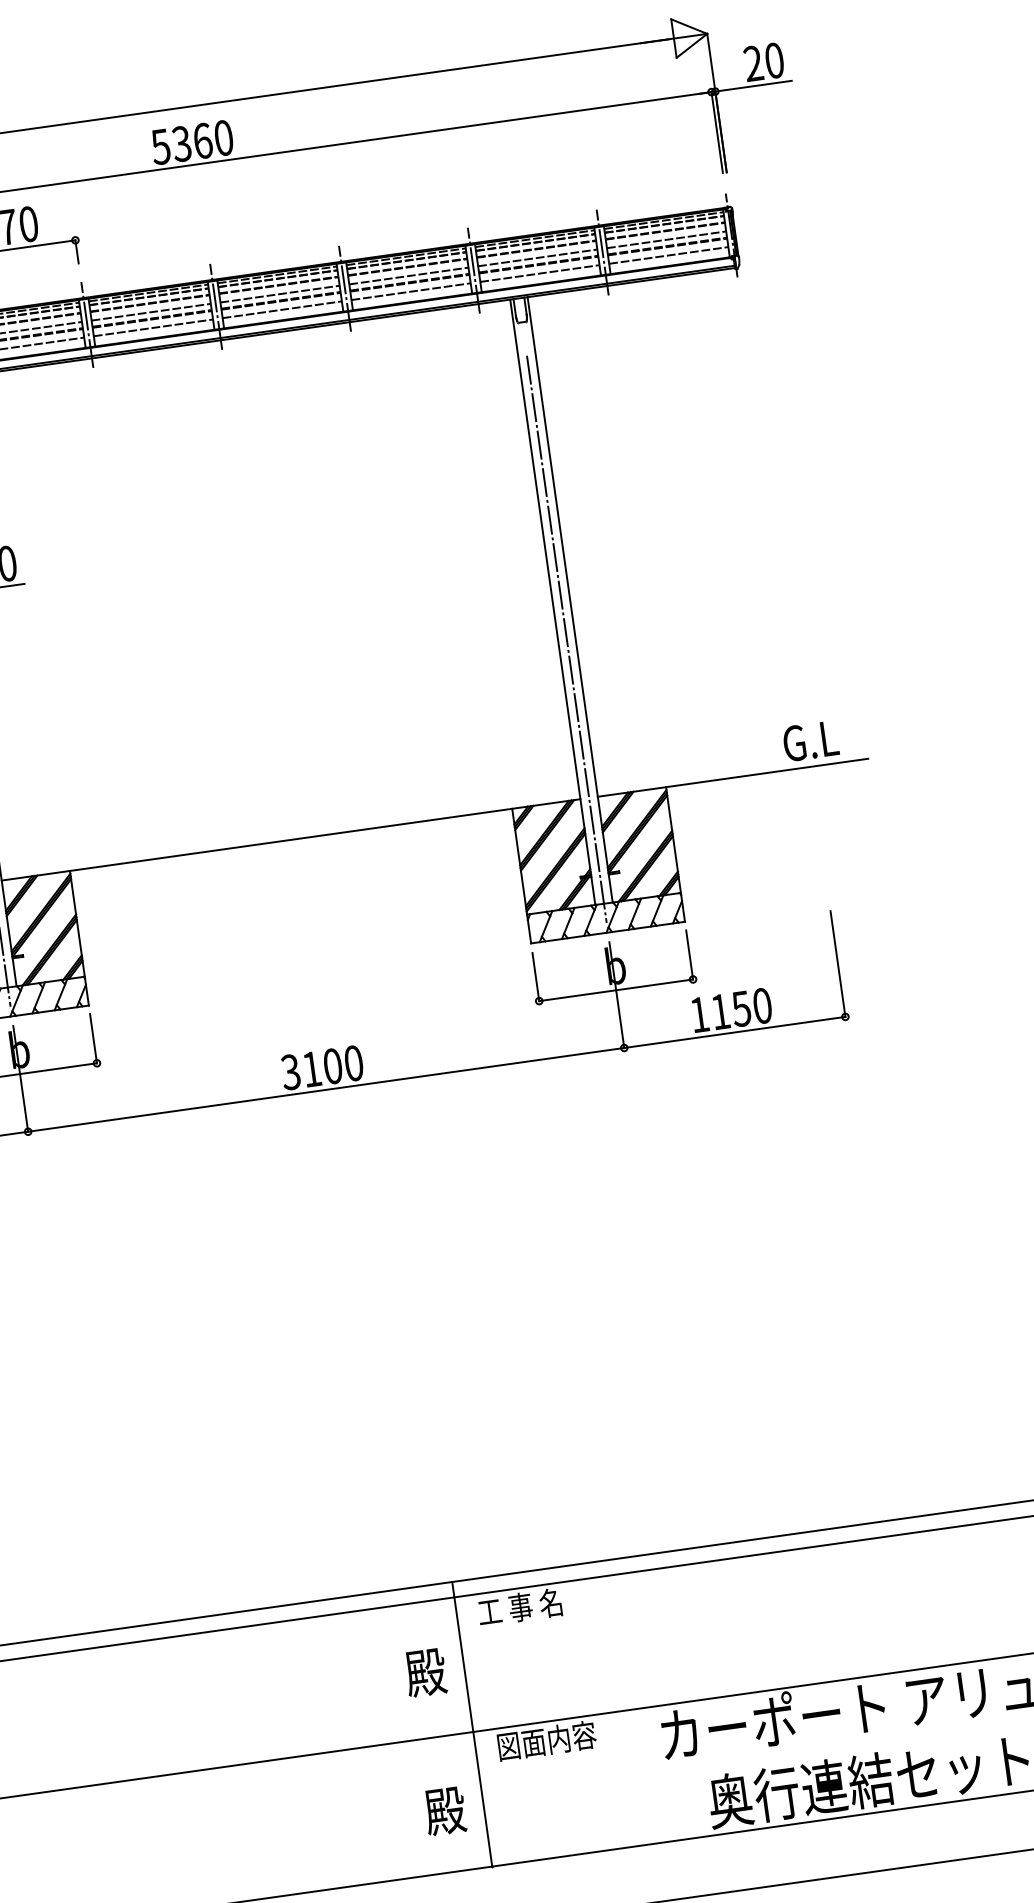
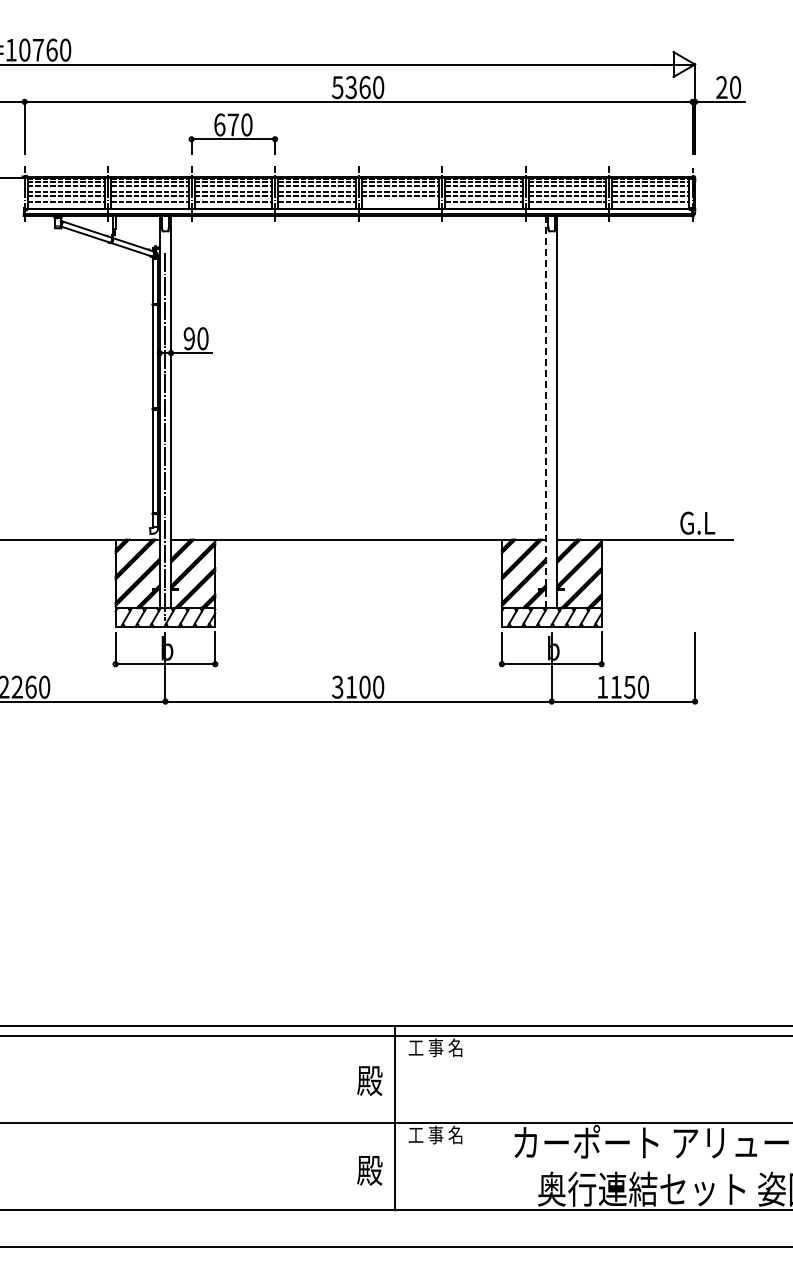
line: (280, 309) -> (399, 201), removed
line: (553, 603) -> (546, 412), solid -> dashed
line: (566, 639) -> (551, 436), removed
text: (546, 1740) -> (440, 1134), 図面内容 -> 工 事 名

